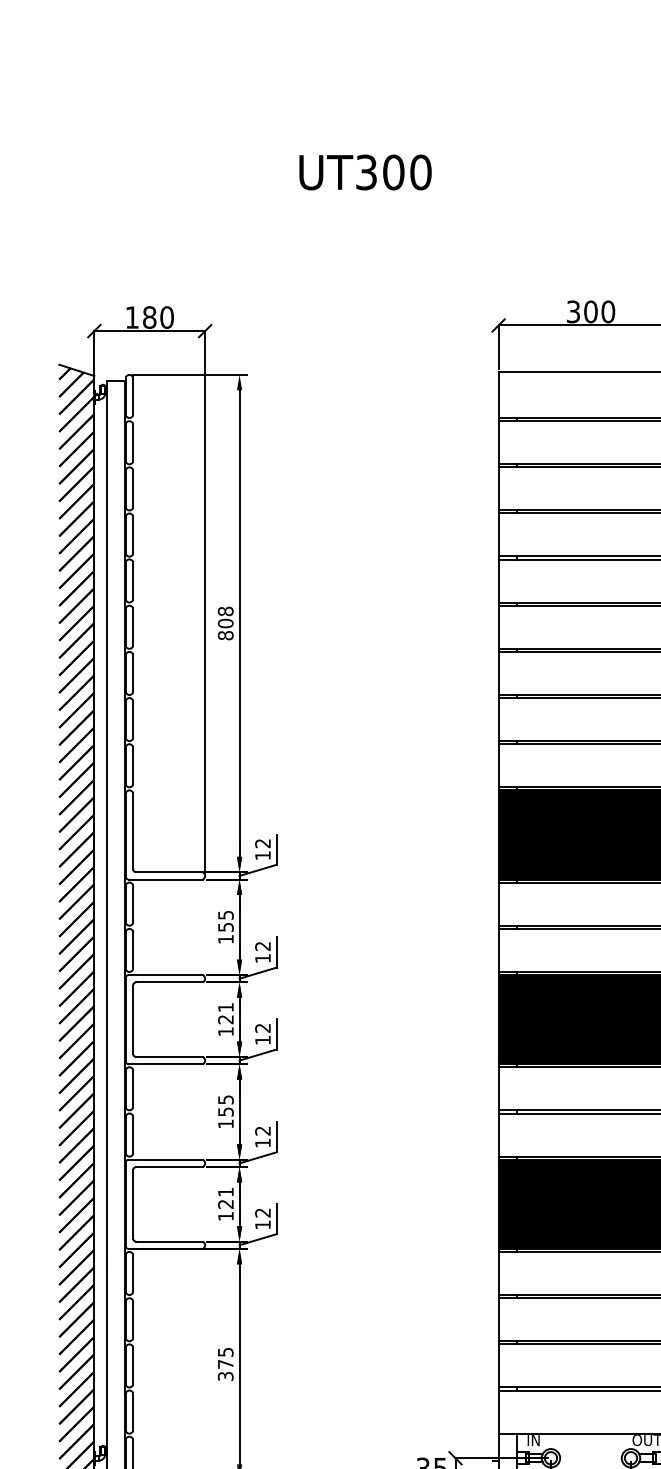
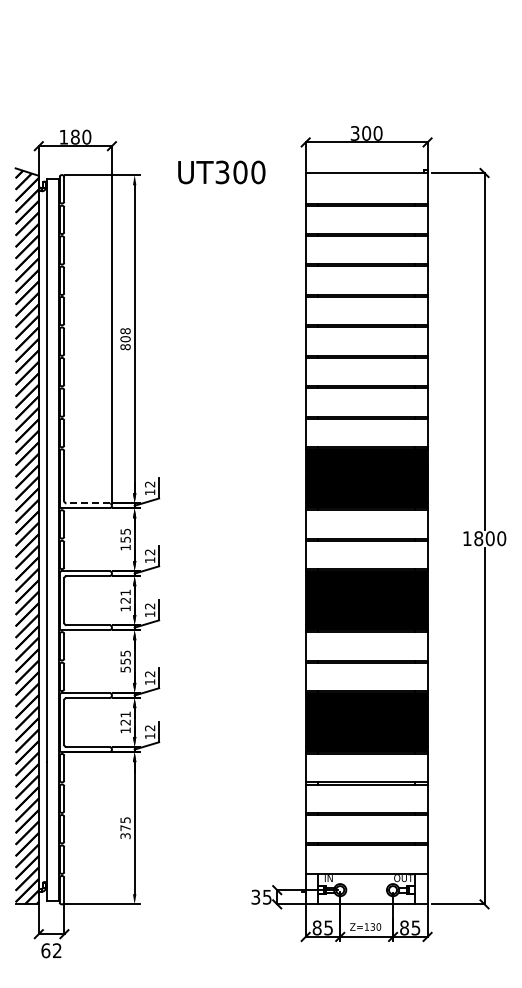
text: (365, 172) -> (221, 172), moved
line: (169, 872) -> (88, 503), solid -> dashed
text: (225, 1123) -> (125, 669), 155 -> 555

